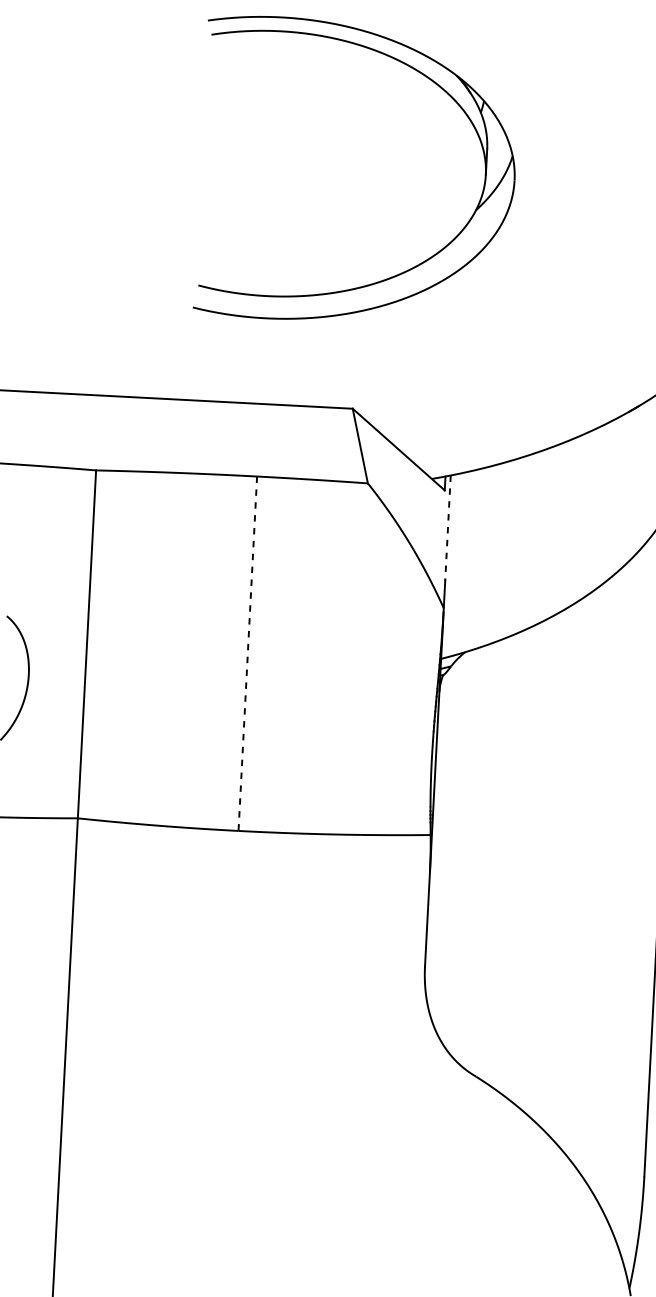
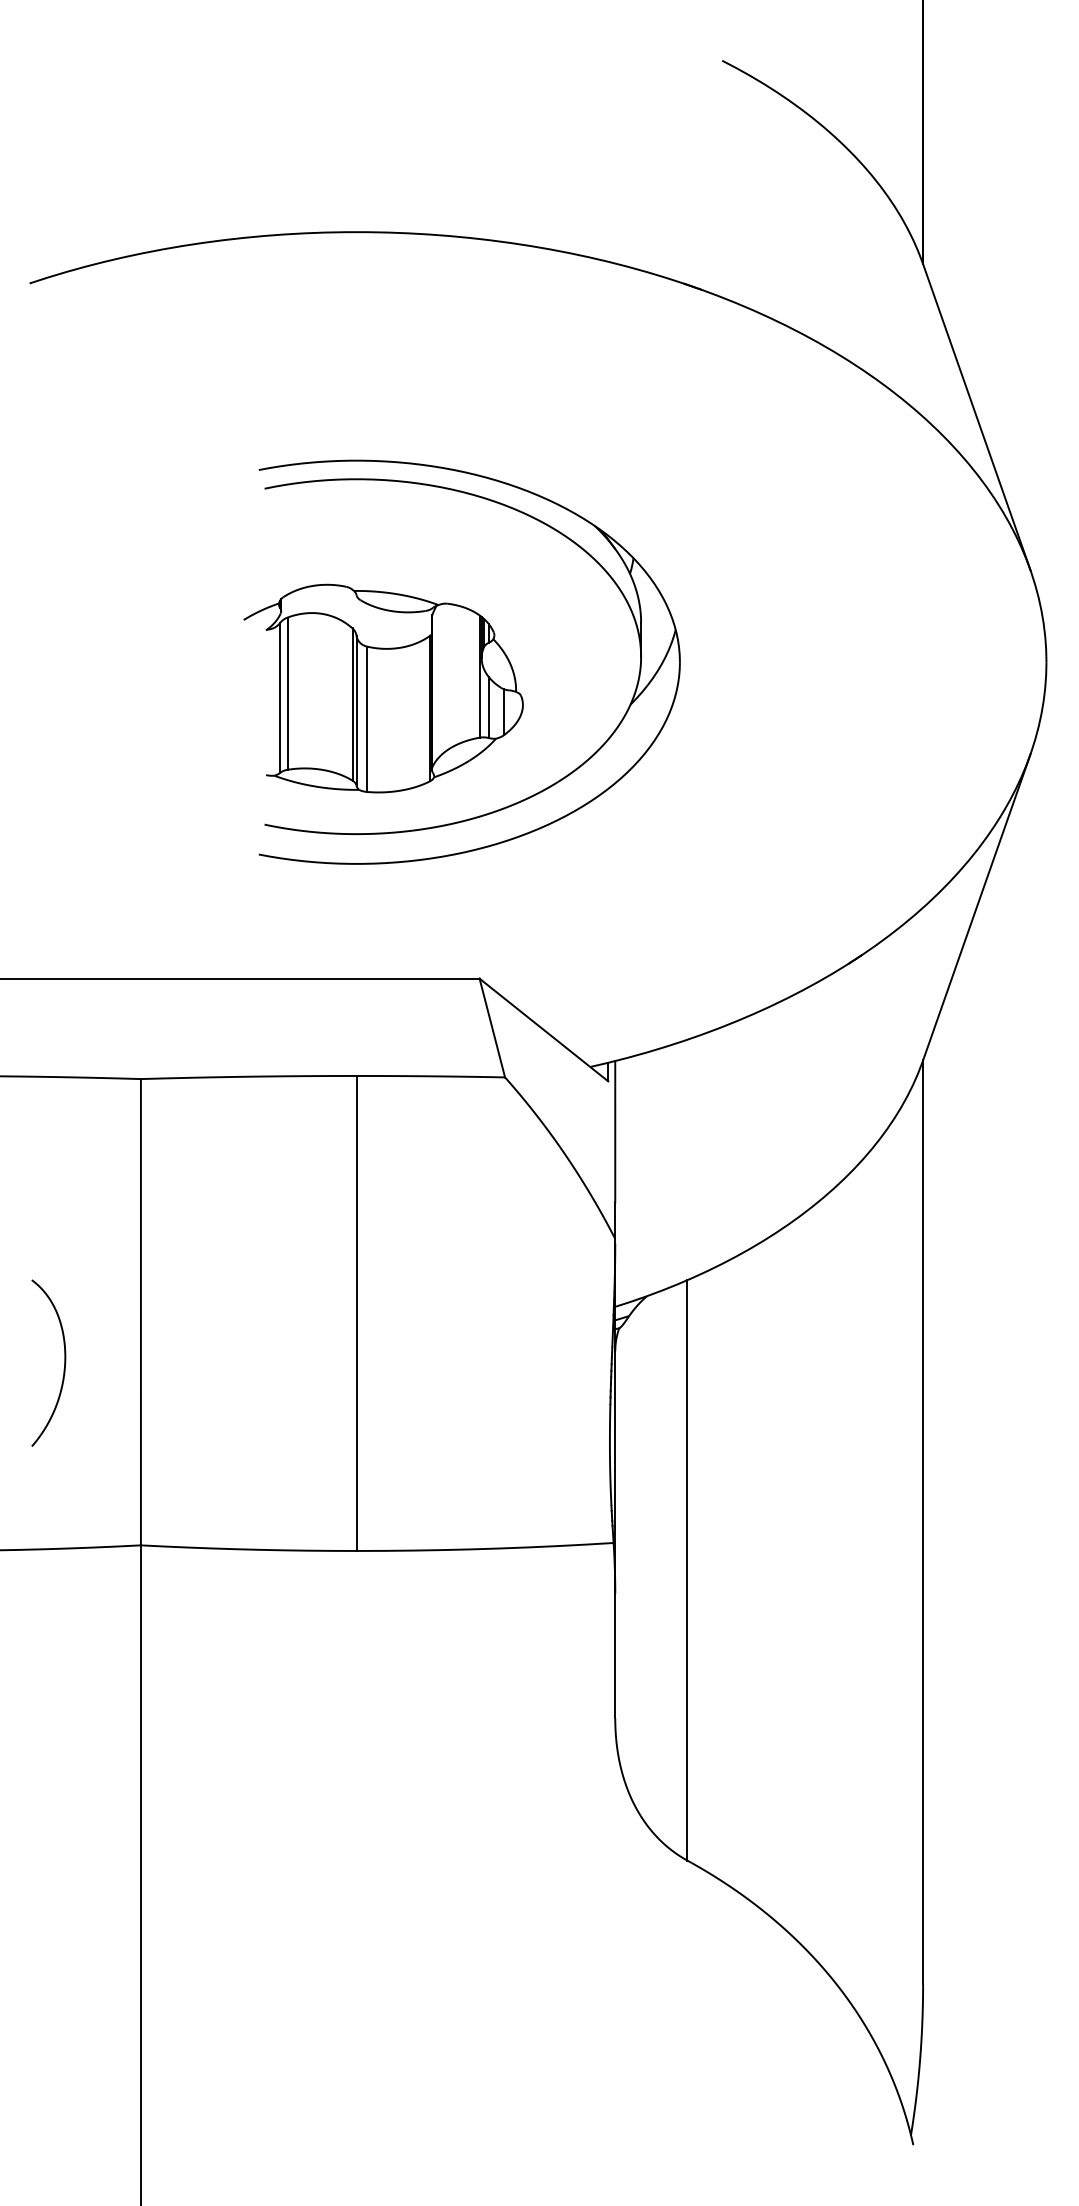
part: (292, 188) -> (383, 688), added
line: (448, 528) -> (615, 1131), dashed -> solid
line: (247, 653) -> (356, 1313), dashed -> solid
line: (484, 858) -> (687, 1570), added

